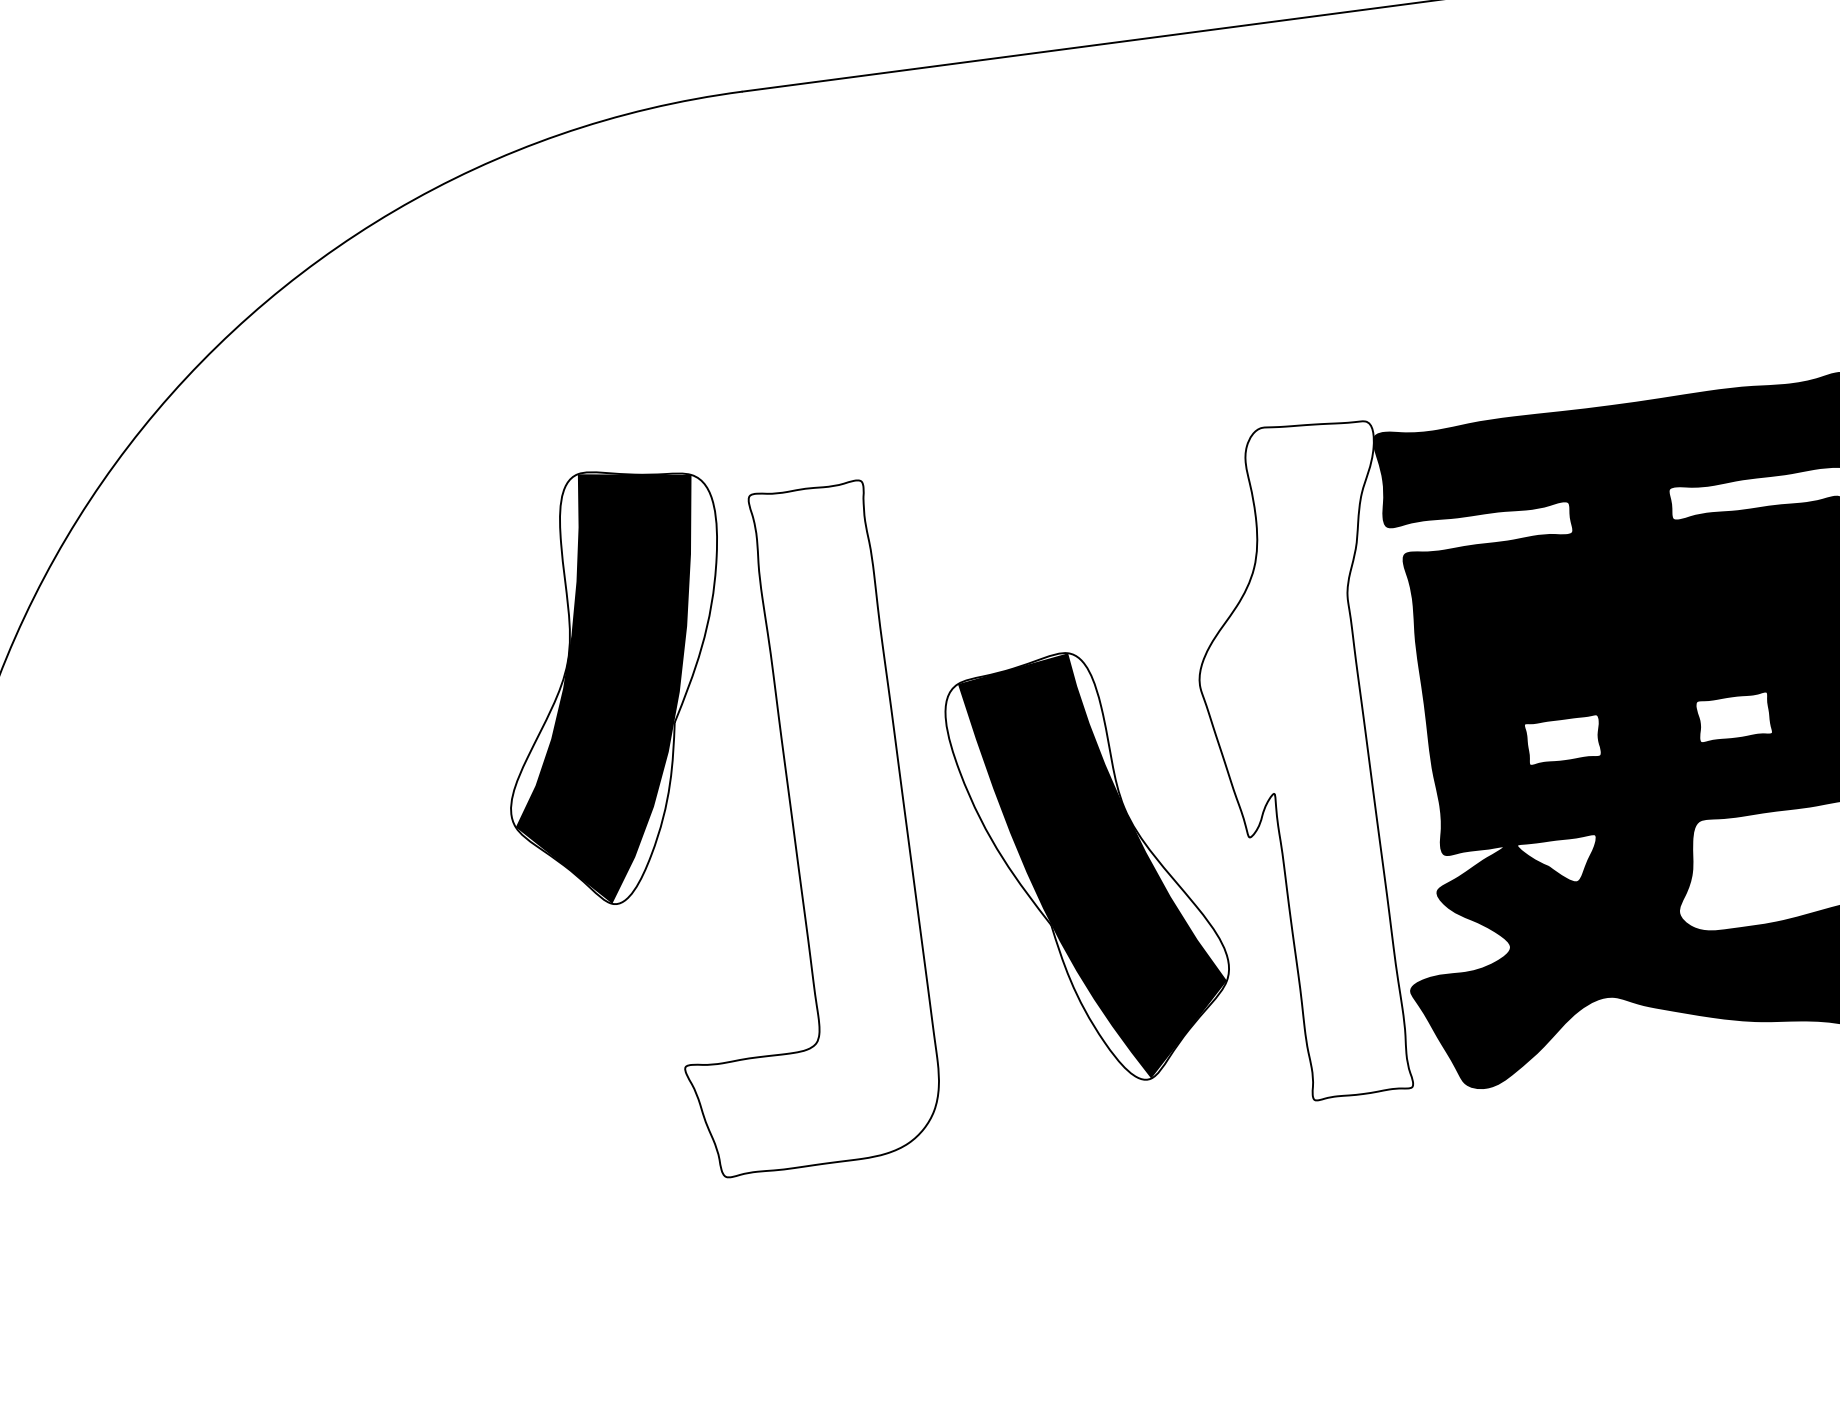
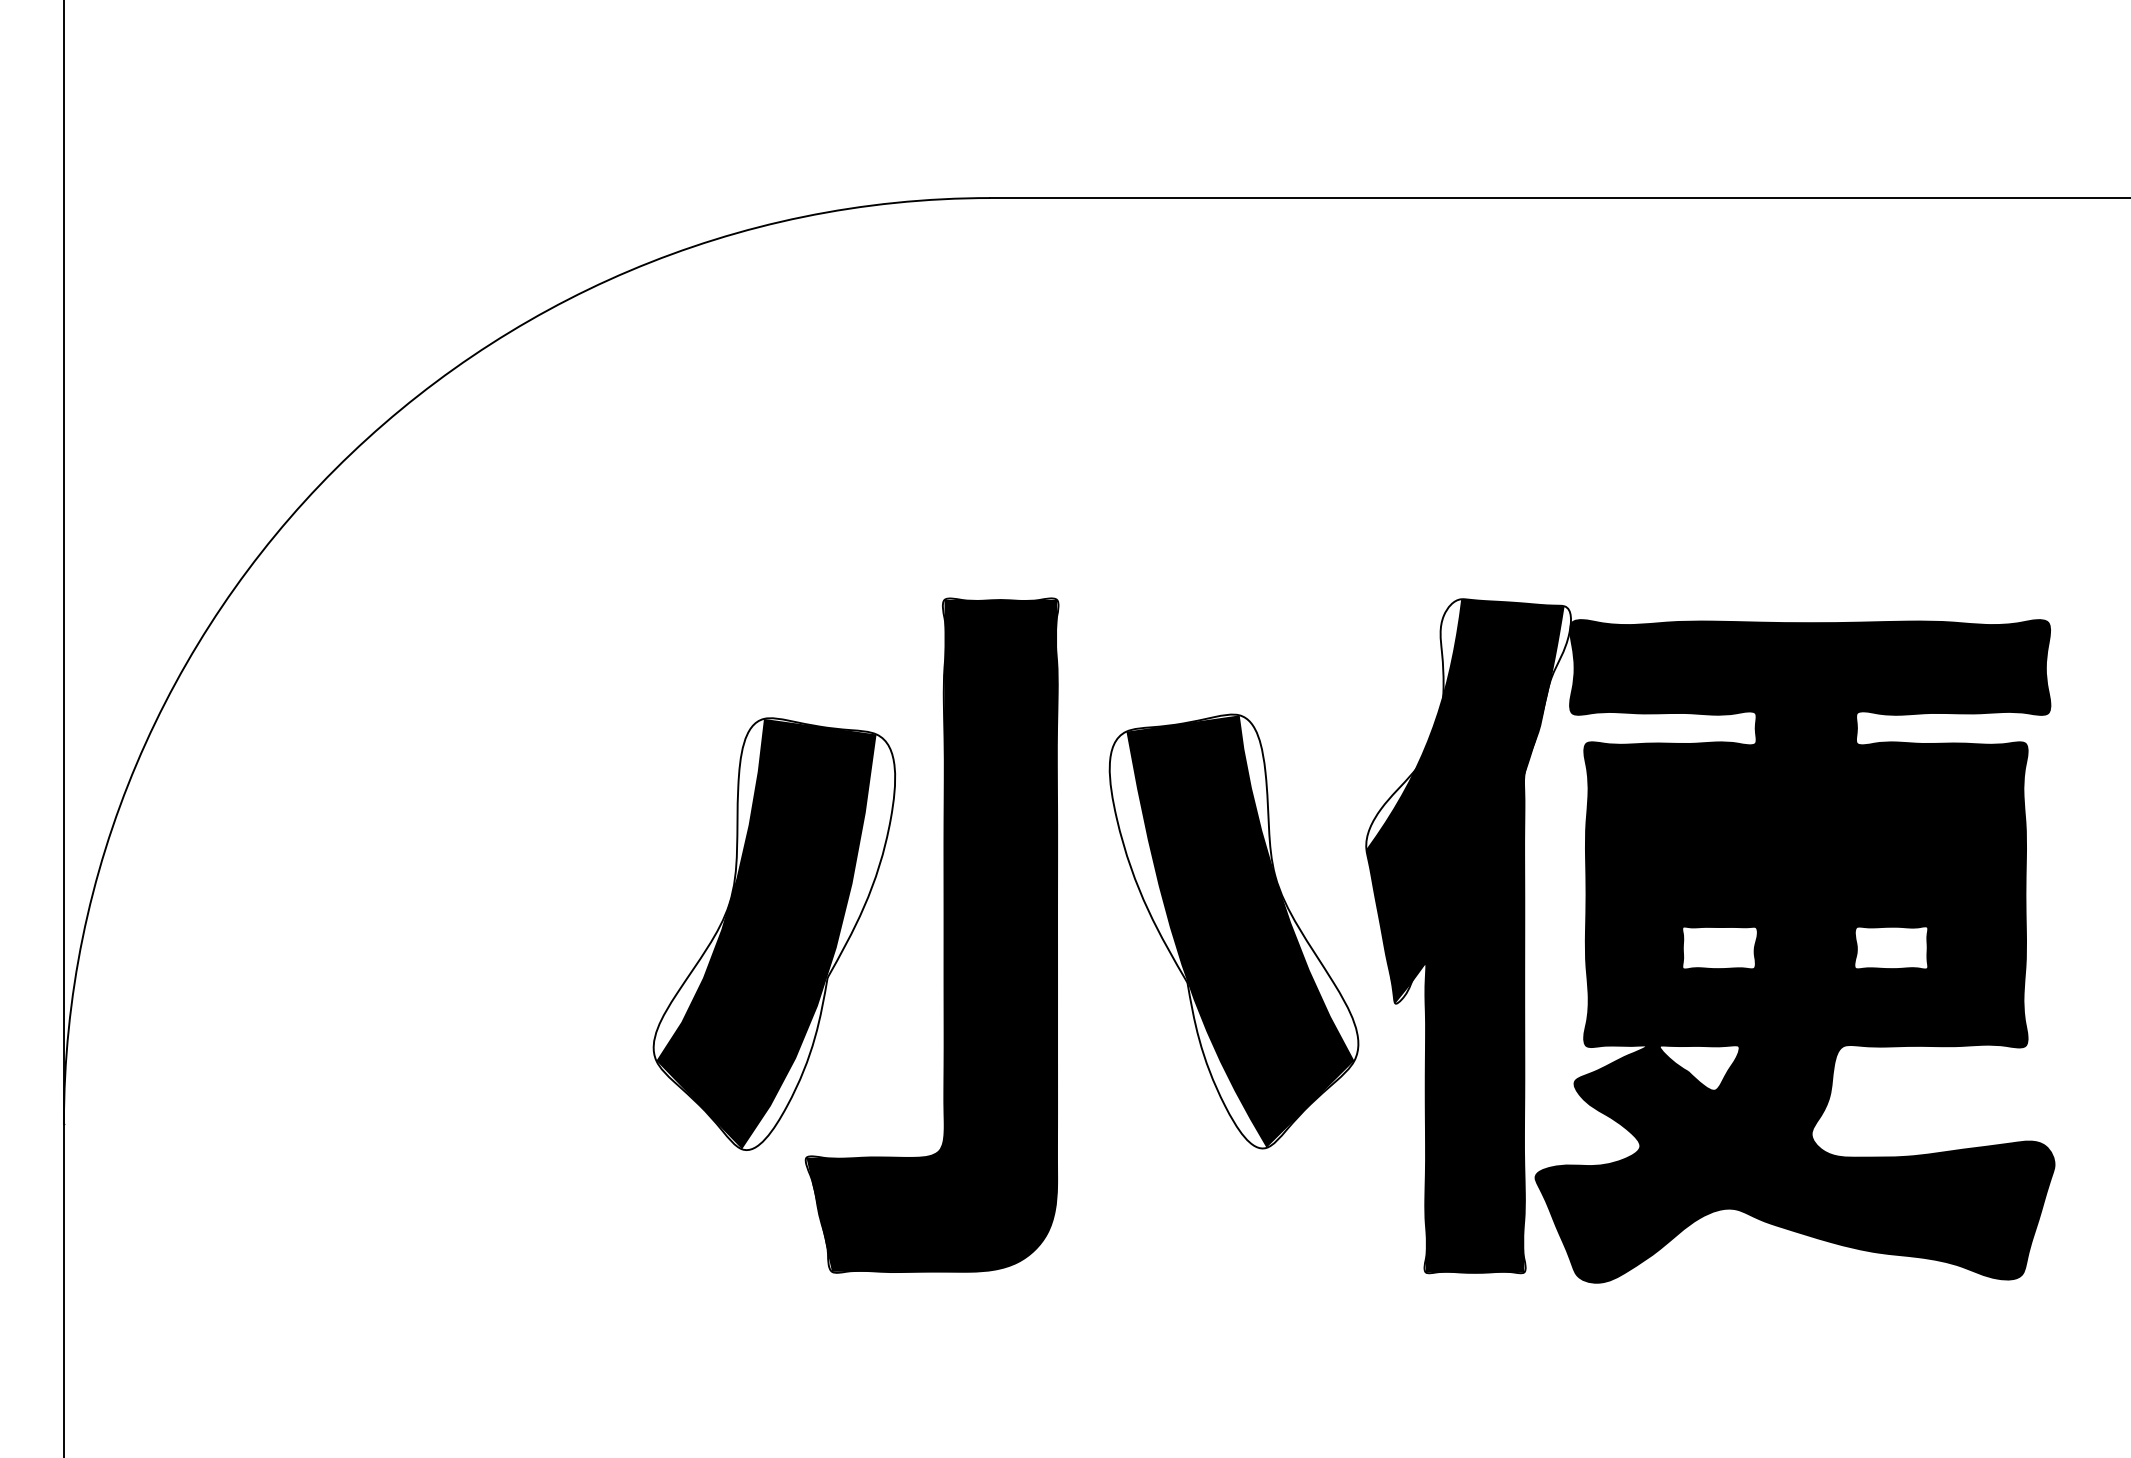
part: (615, 685) -> (773, 933), moved
fill: (1310, 760) -> (1465, 935), added
fill: (780, 830) -> (931, 935), added
part: (1090, 868) -> (1233, 931), moved

